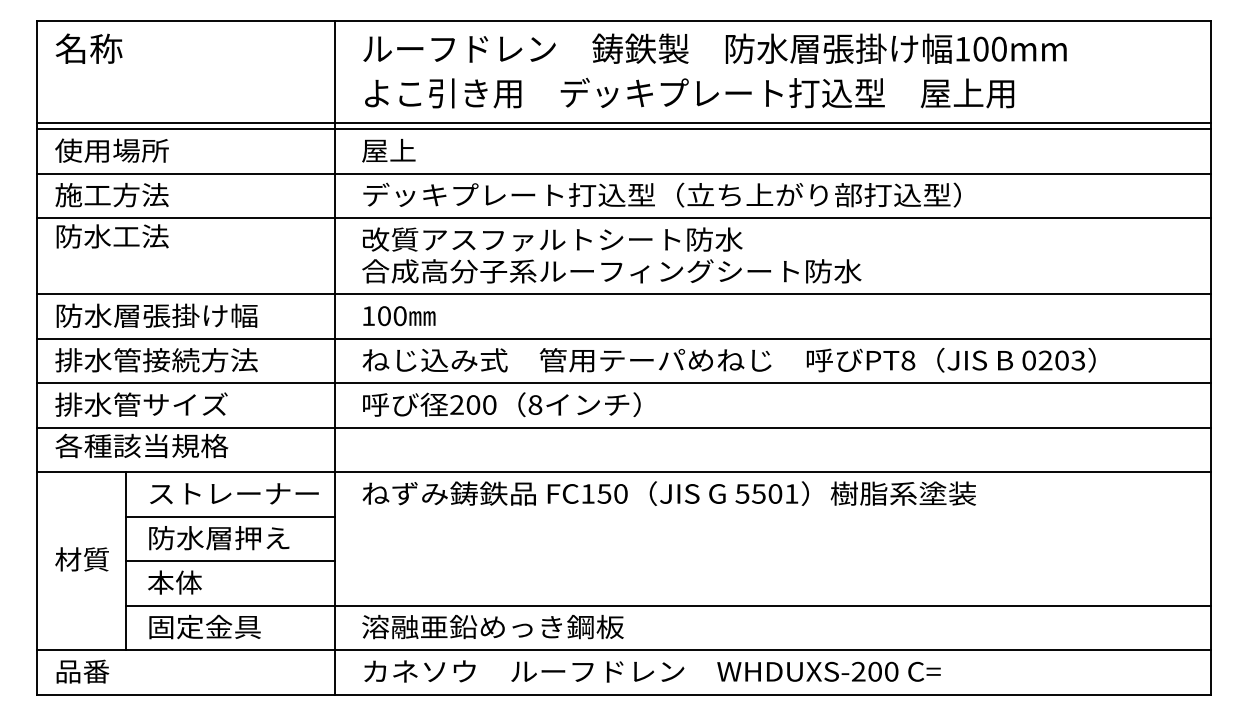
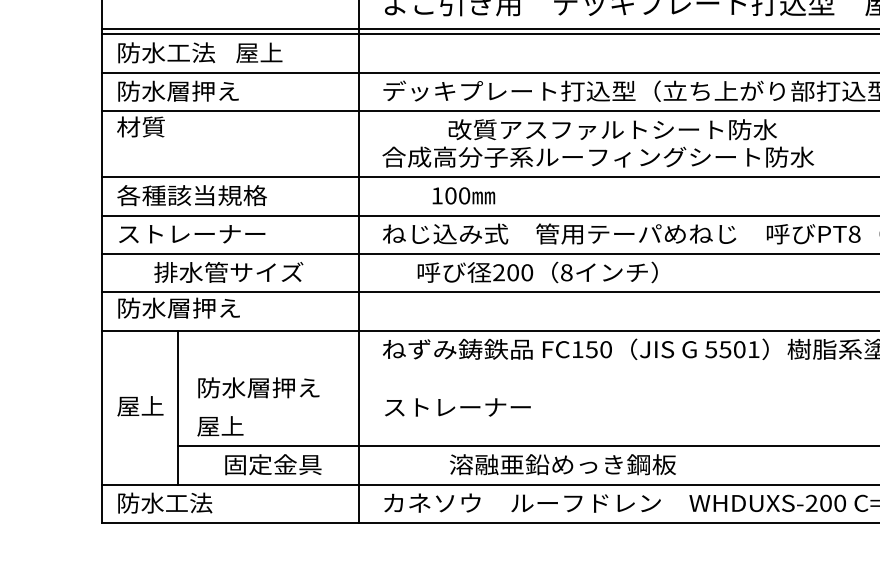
text: (111, 150) -> (165, 52), 使用場所 -> 防水工法
text: (388, 150) -> (259, 52), moved
text: (125, 194) -> (177, 90), 施工方法 -> 防水層押え
text: (111, 236) -> (165, 127), 防水工法 -> 材質
text: (552, 239) -> (612, 129), moved
text: (156, 315) -> (204, 195), 防水層張掛け幅 -> 各種該当規格
text: (399, 316) -> (463, 196), moved
text: (156, 360) -> (204, 234), 排水管接続方法 -> ストレーナー
text: (141, 404) -> (228, 272), moved
text: (501, 404) -> (537, 272), moved
text: (141, 445) -> (191, 307), 各種該当規格 -> 防水層押え
text: (234, 493) -> (457, 407), moved
line: (229, 516) -> (267, 369), removed
text: (81, 559) -> (139, 406), 材質 -> 屋上
line: (229, 561) -> (267, 408), removed
text: (174, 582) -> (220, 426), 本体 -> 屋上
text: (204, 626) -> (272, 464), moved
text: (492, 627) -> (562, 465), moved
text: (110, 671) -> (164, 503), 品番 -> 防水工法

